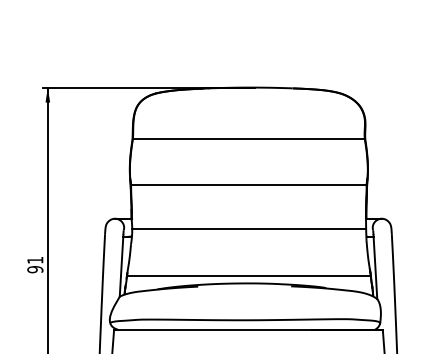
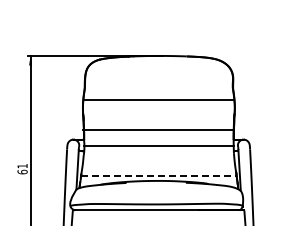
line: (248, 140) -> (158, 100), moved
line: (248, 185) -> (158, 130), moved
text: (35, 268) -> (22, 171), 91 -> 61
line: (248, 276) -> (158, 176), solid -> dashed

